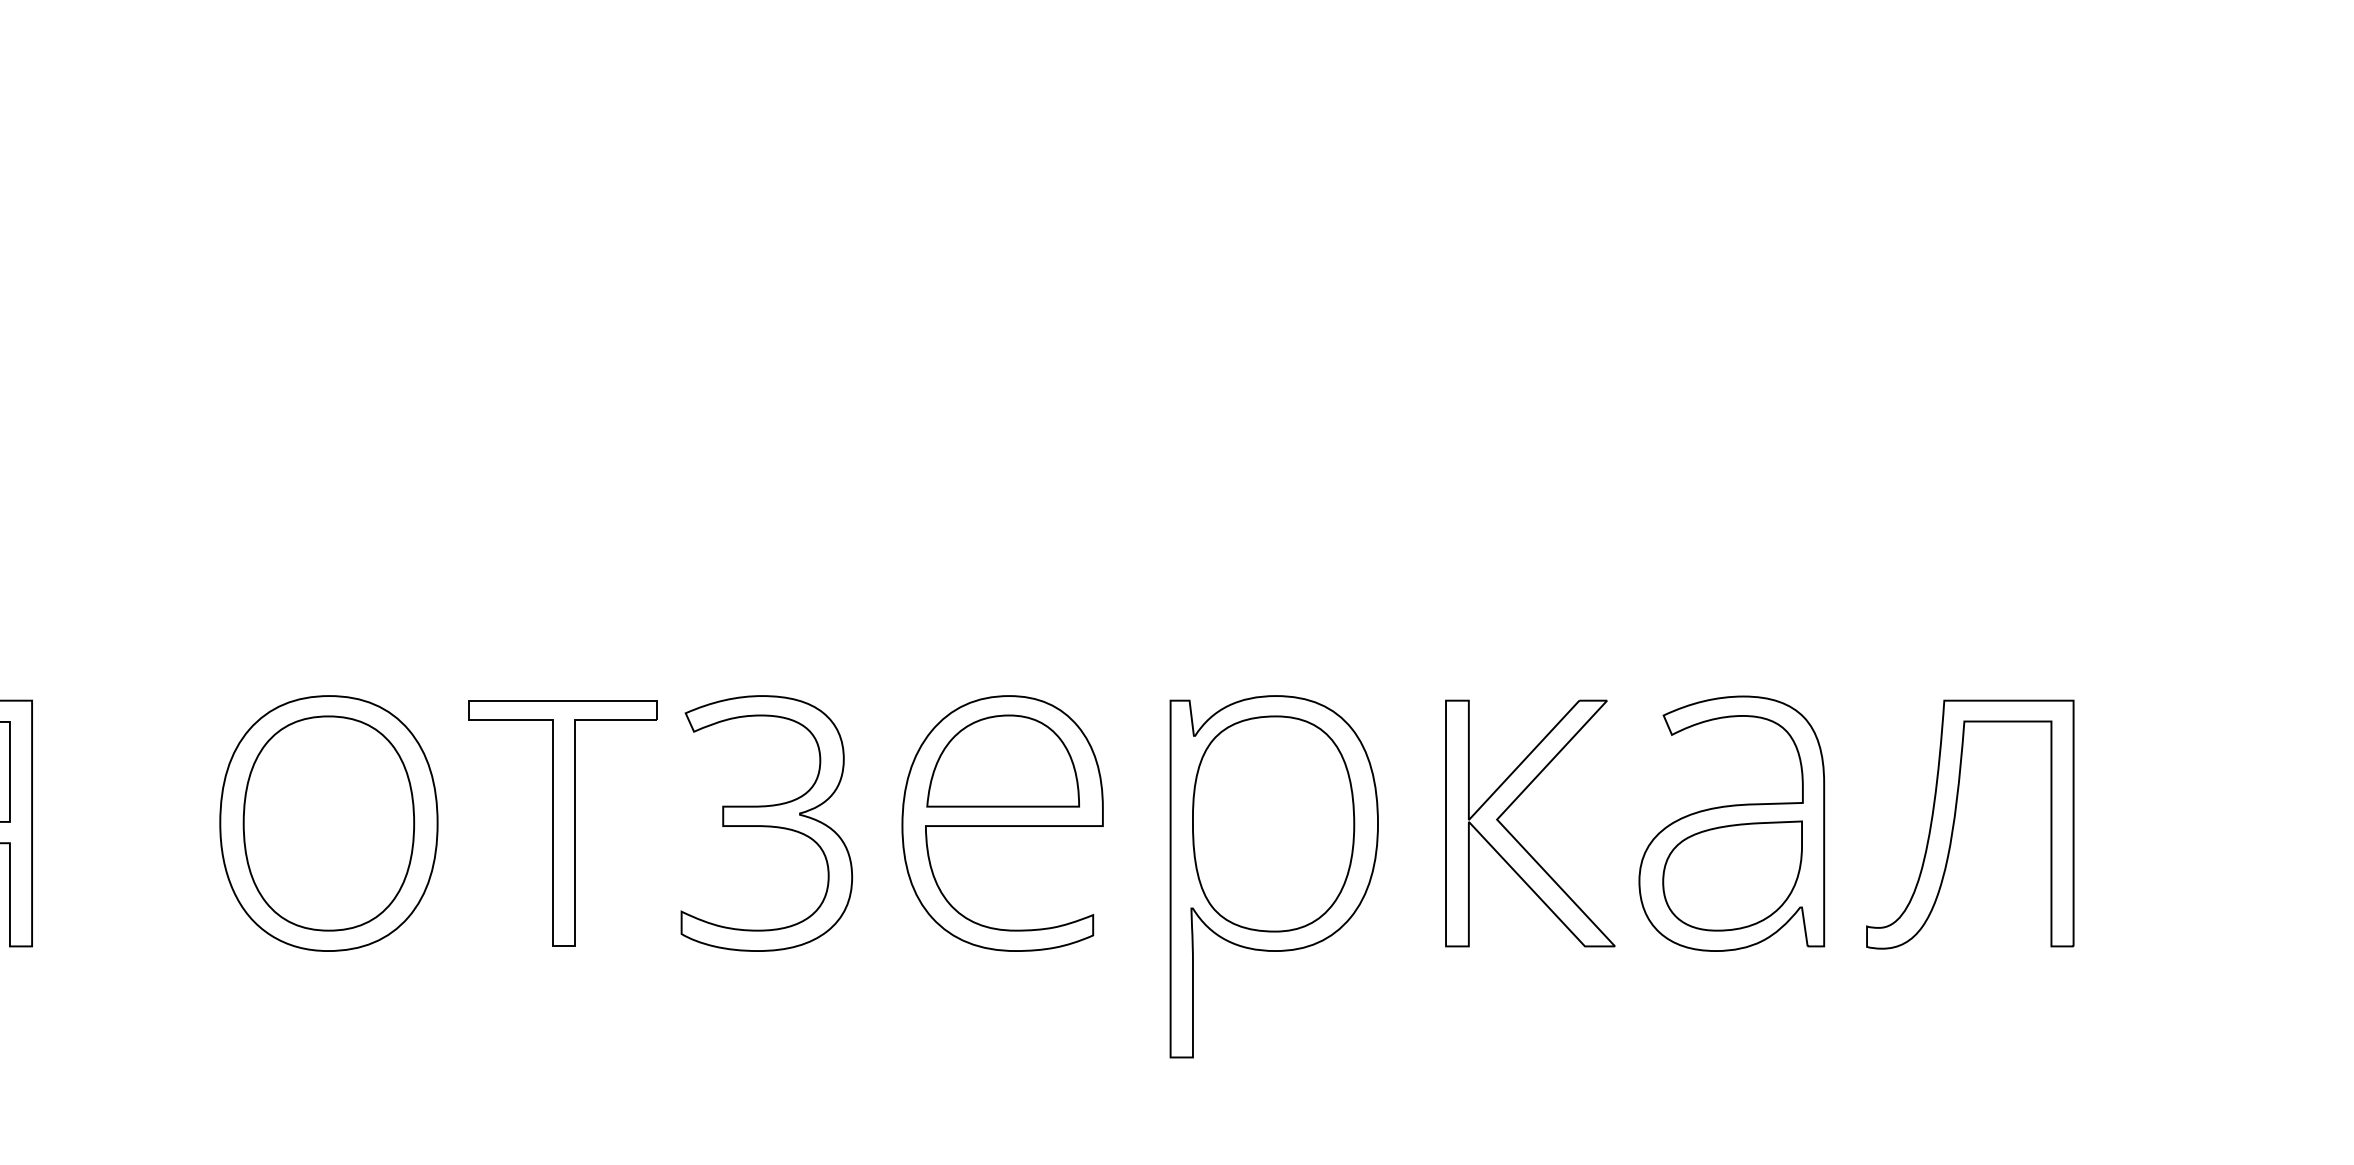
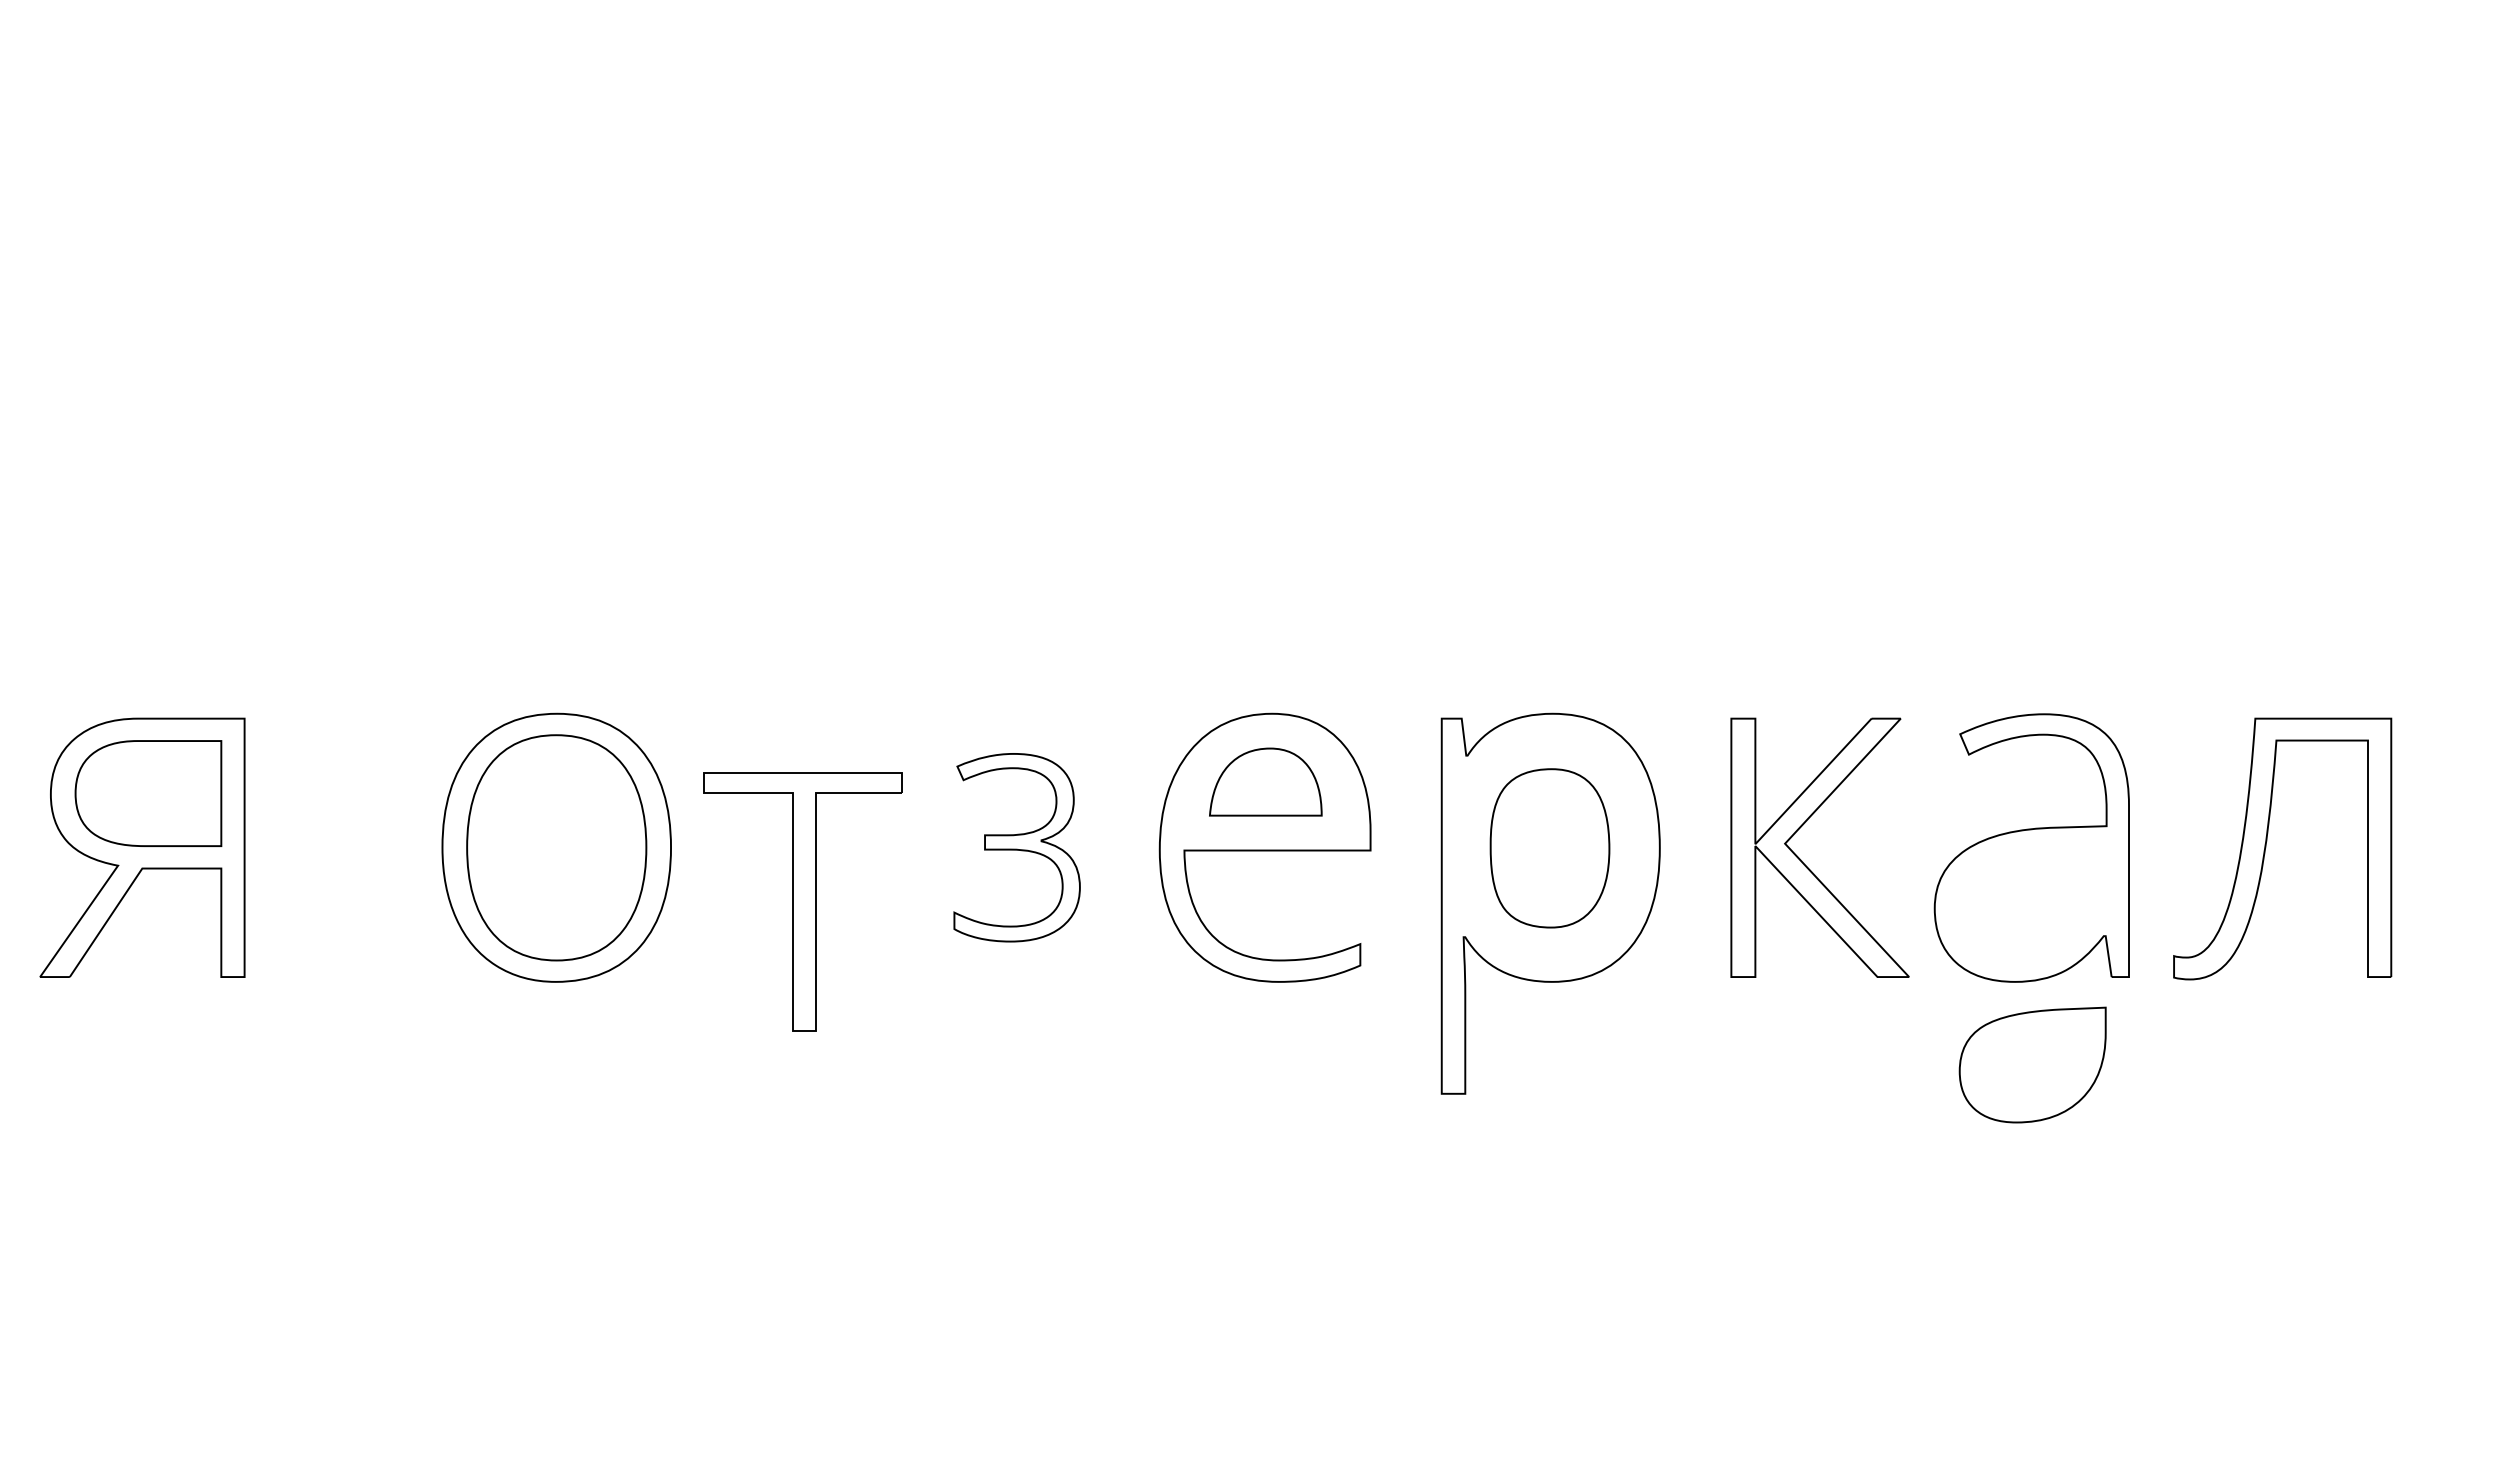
part: (1002, 760) -> (1265, 781), size x0.7
part: (562, 823) -> (802, 901), moved
part: (766, 823) -> (1016, 847), size x0.7
part: (1273, 824) -> (1549, 848), size x0.7
part: (1732, 875) -> (2032, 1064), moved

